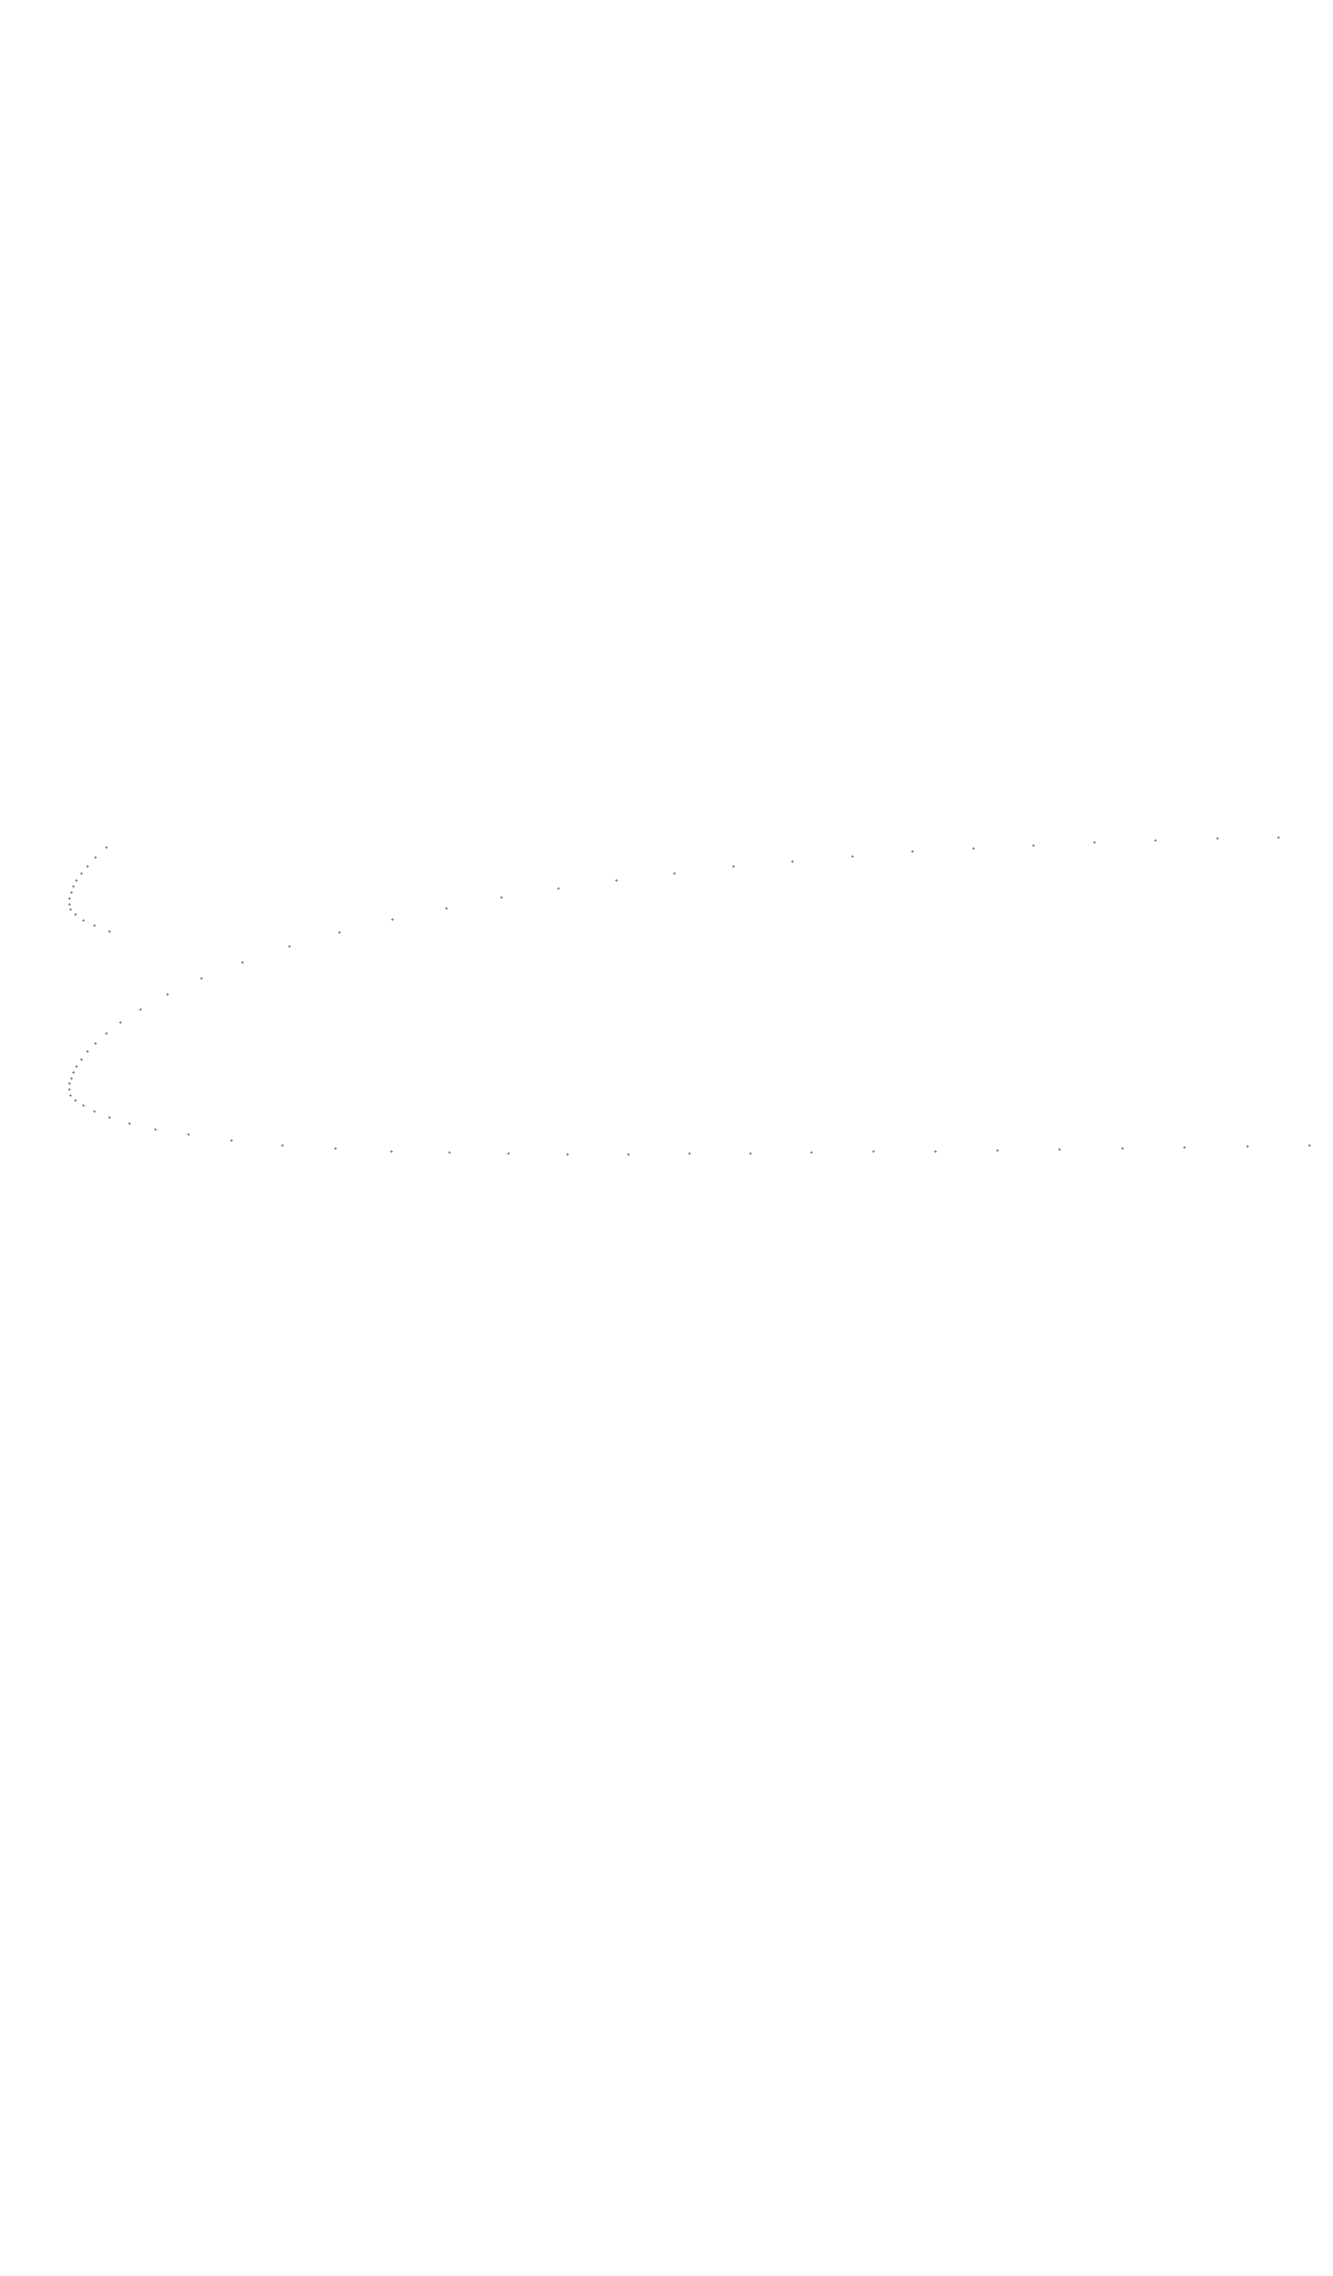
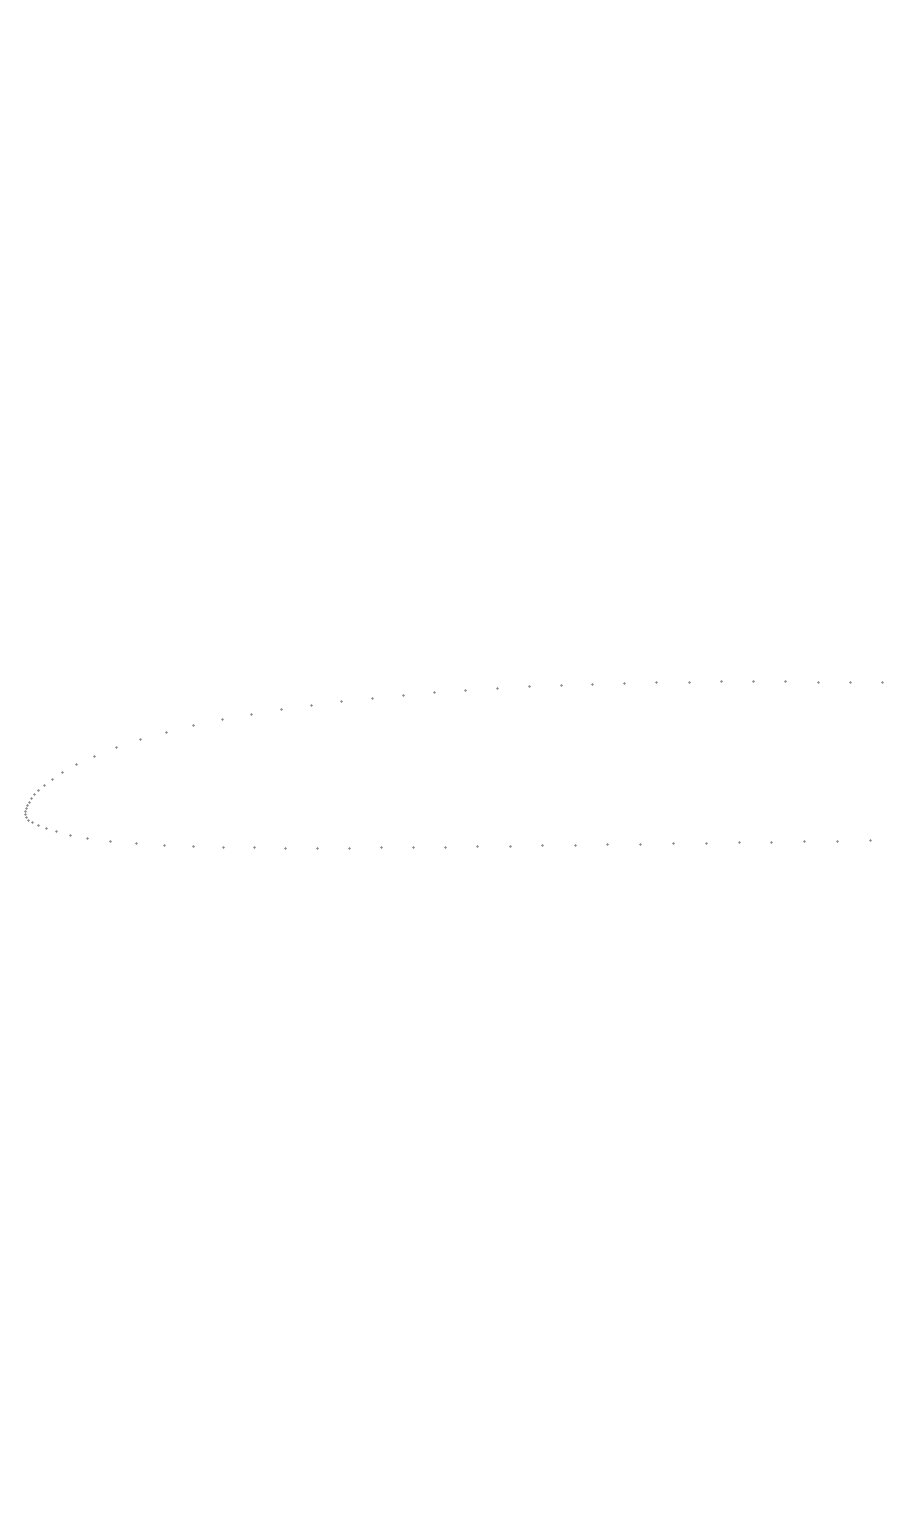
part: (79, 881) -> (30, 705), removed

